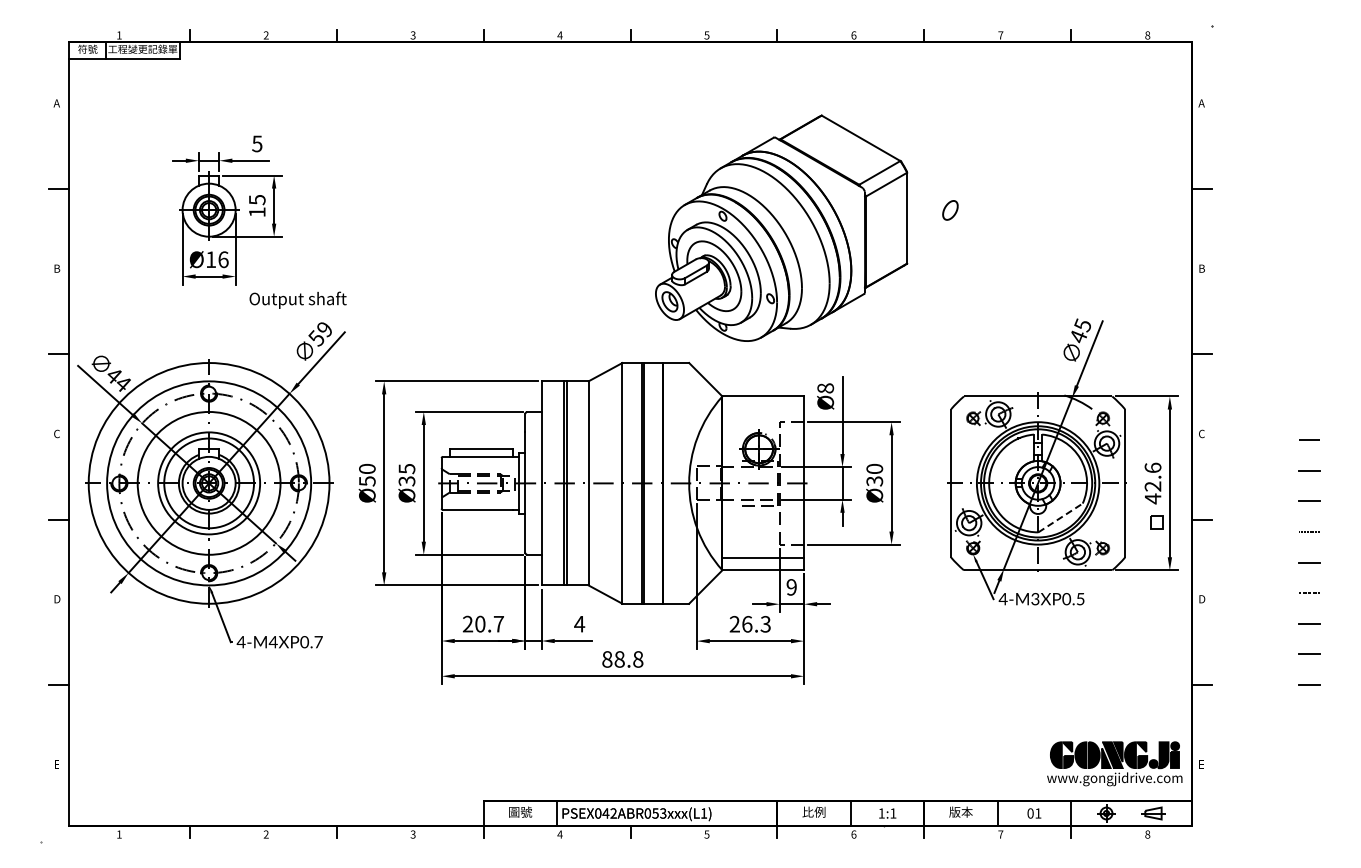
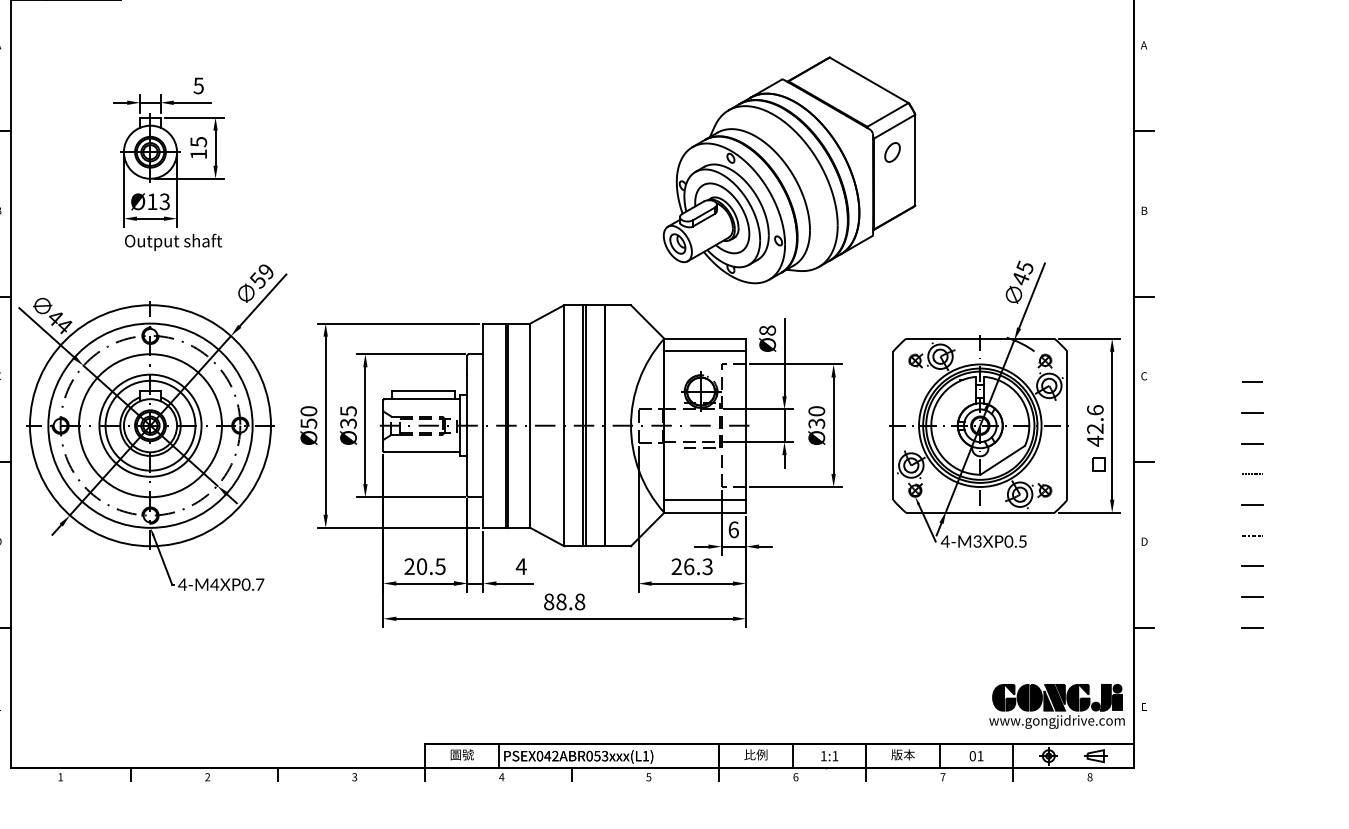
part: (781, 227) -> (789, 169), moved
text: (223, 259) -> (164, 201), Ø16 -> Ø13
text: (297, 299) -> (172, 241), moved
line: (763, 409) -> (705, 351), added
line: (1060, 517) -> (1002, 459), dashed -> solid
text: (791, 587) -> (733, 529), 9 -> 6
text: (498, 624) -> (440, 566), 20.7 -> 20.5

